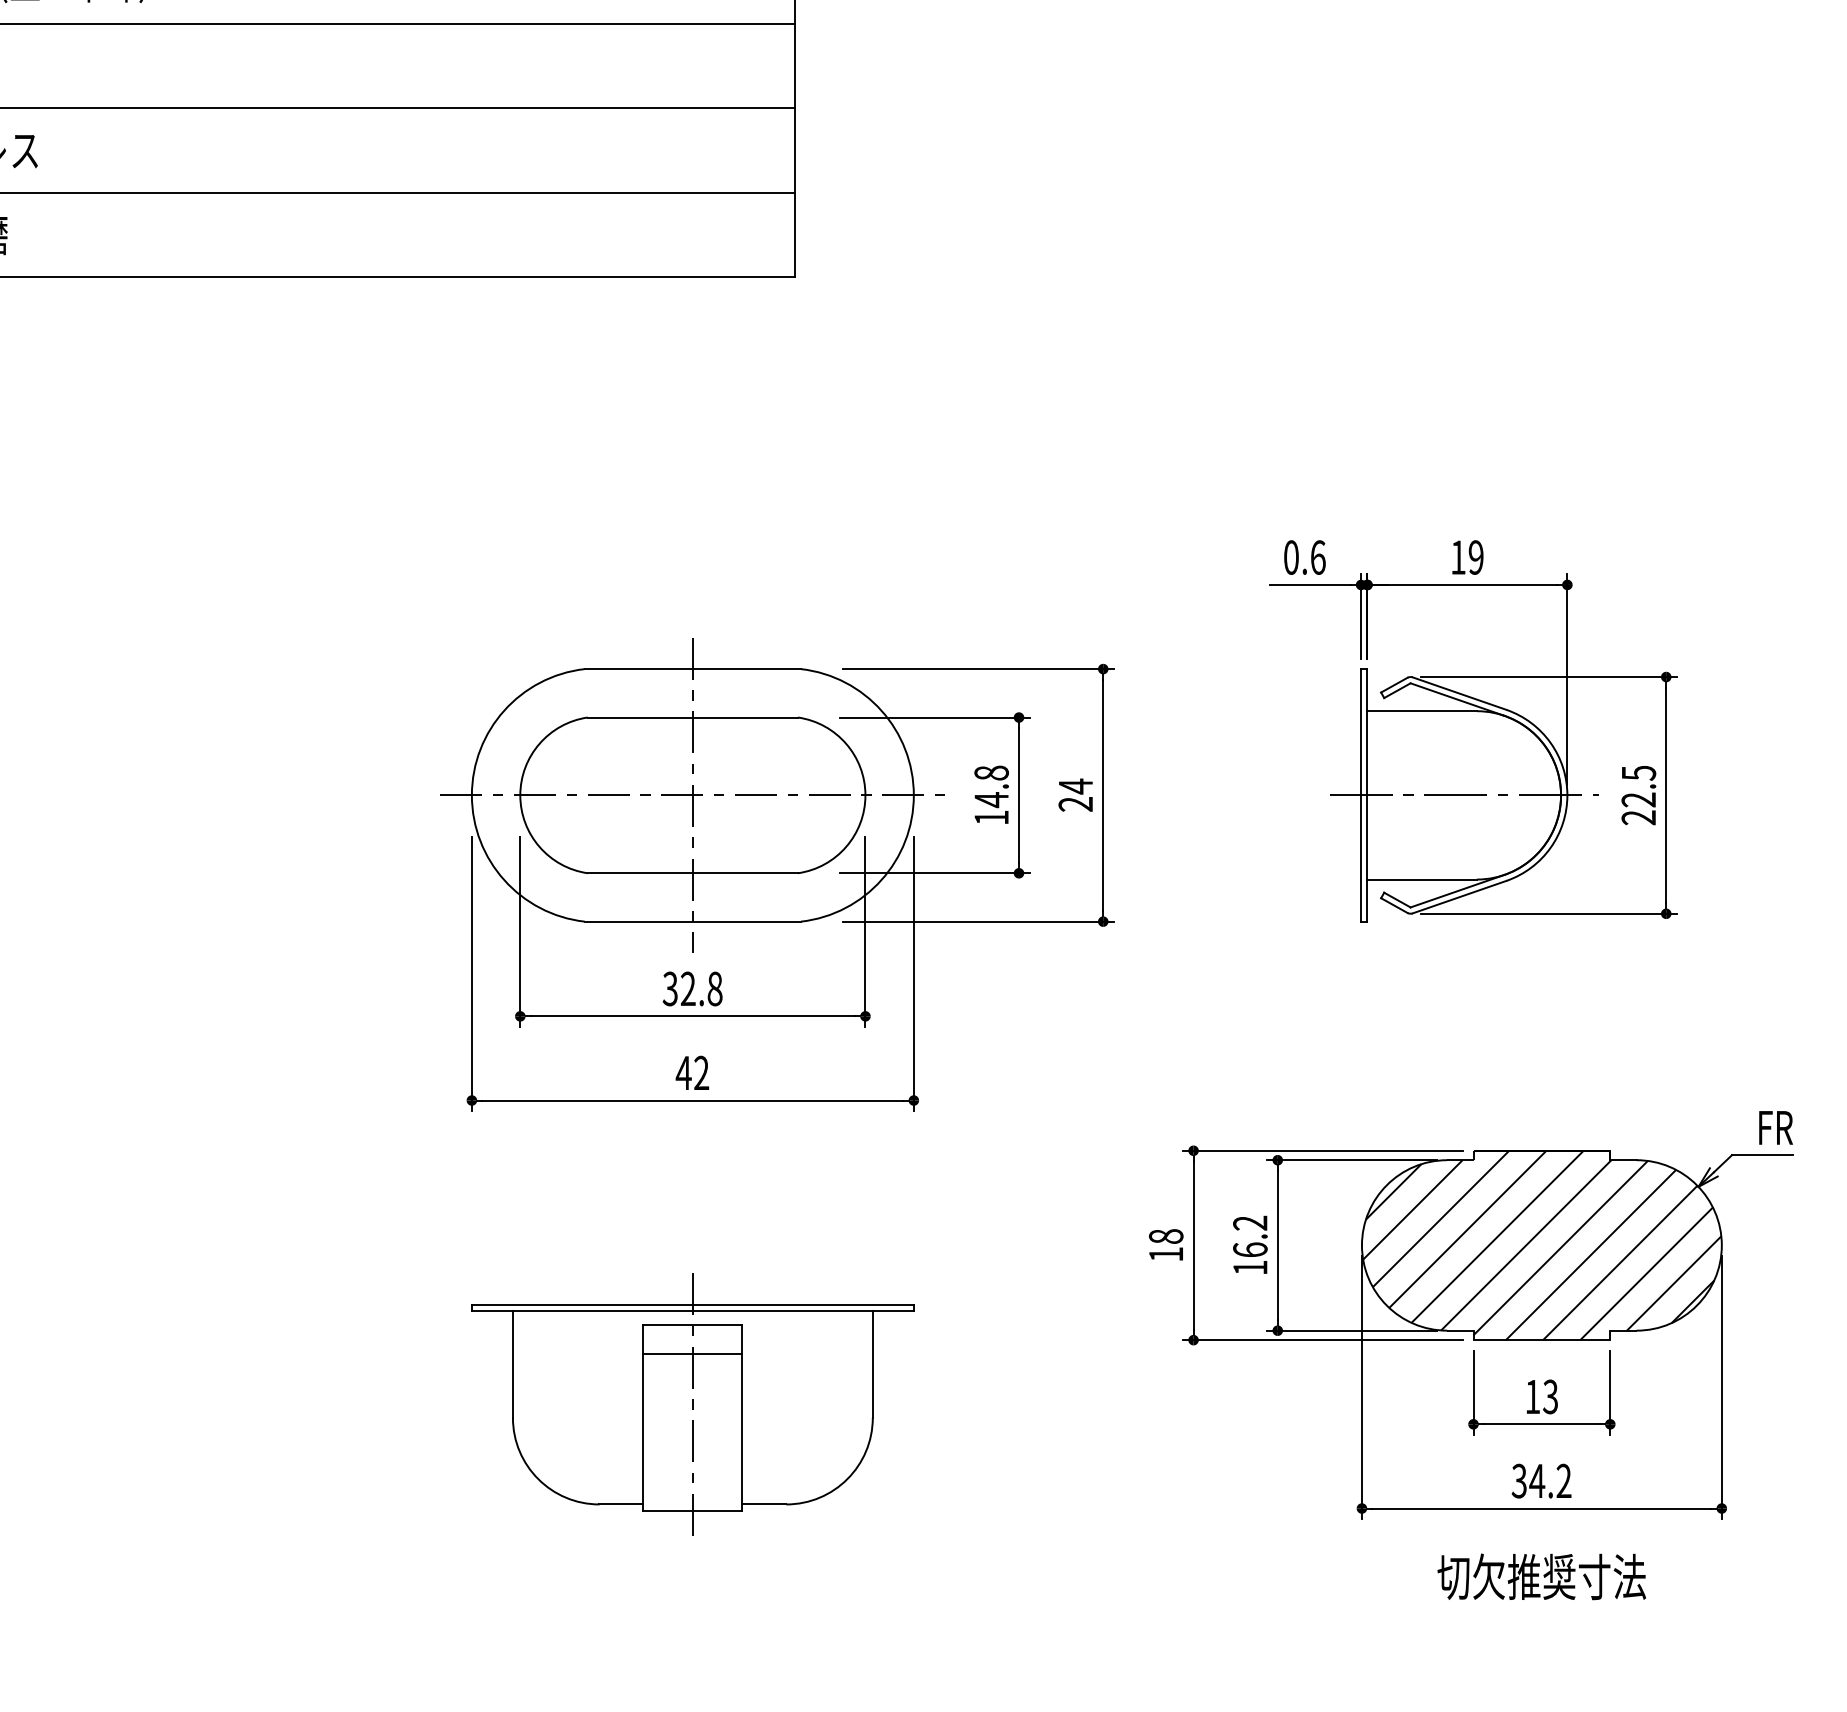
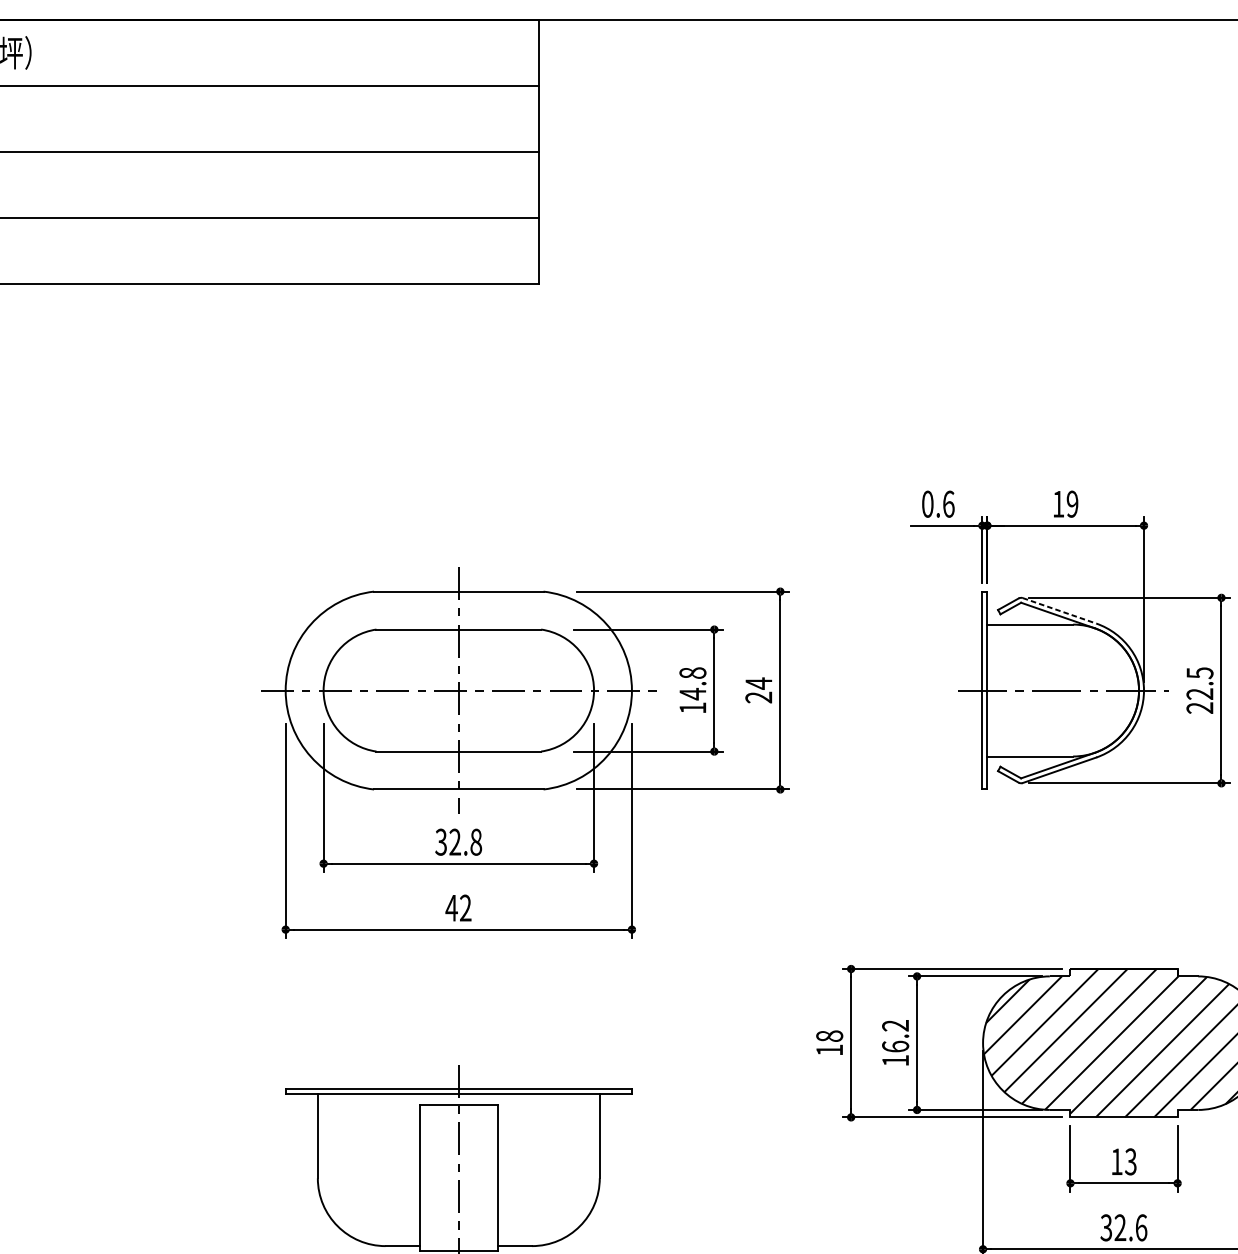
line: (1459, 693) -> (1059, 610), solid -> dashed
line: (692, 1353) -> (458, 1127), removed
text: (1550, 1480) -> (1130, 1227), 34.2 -> 32.6

